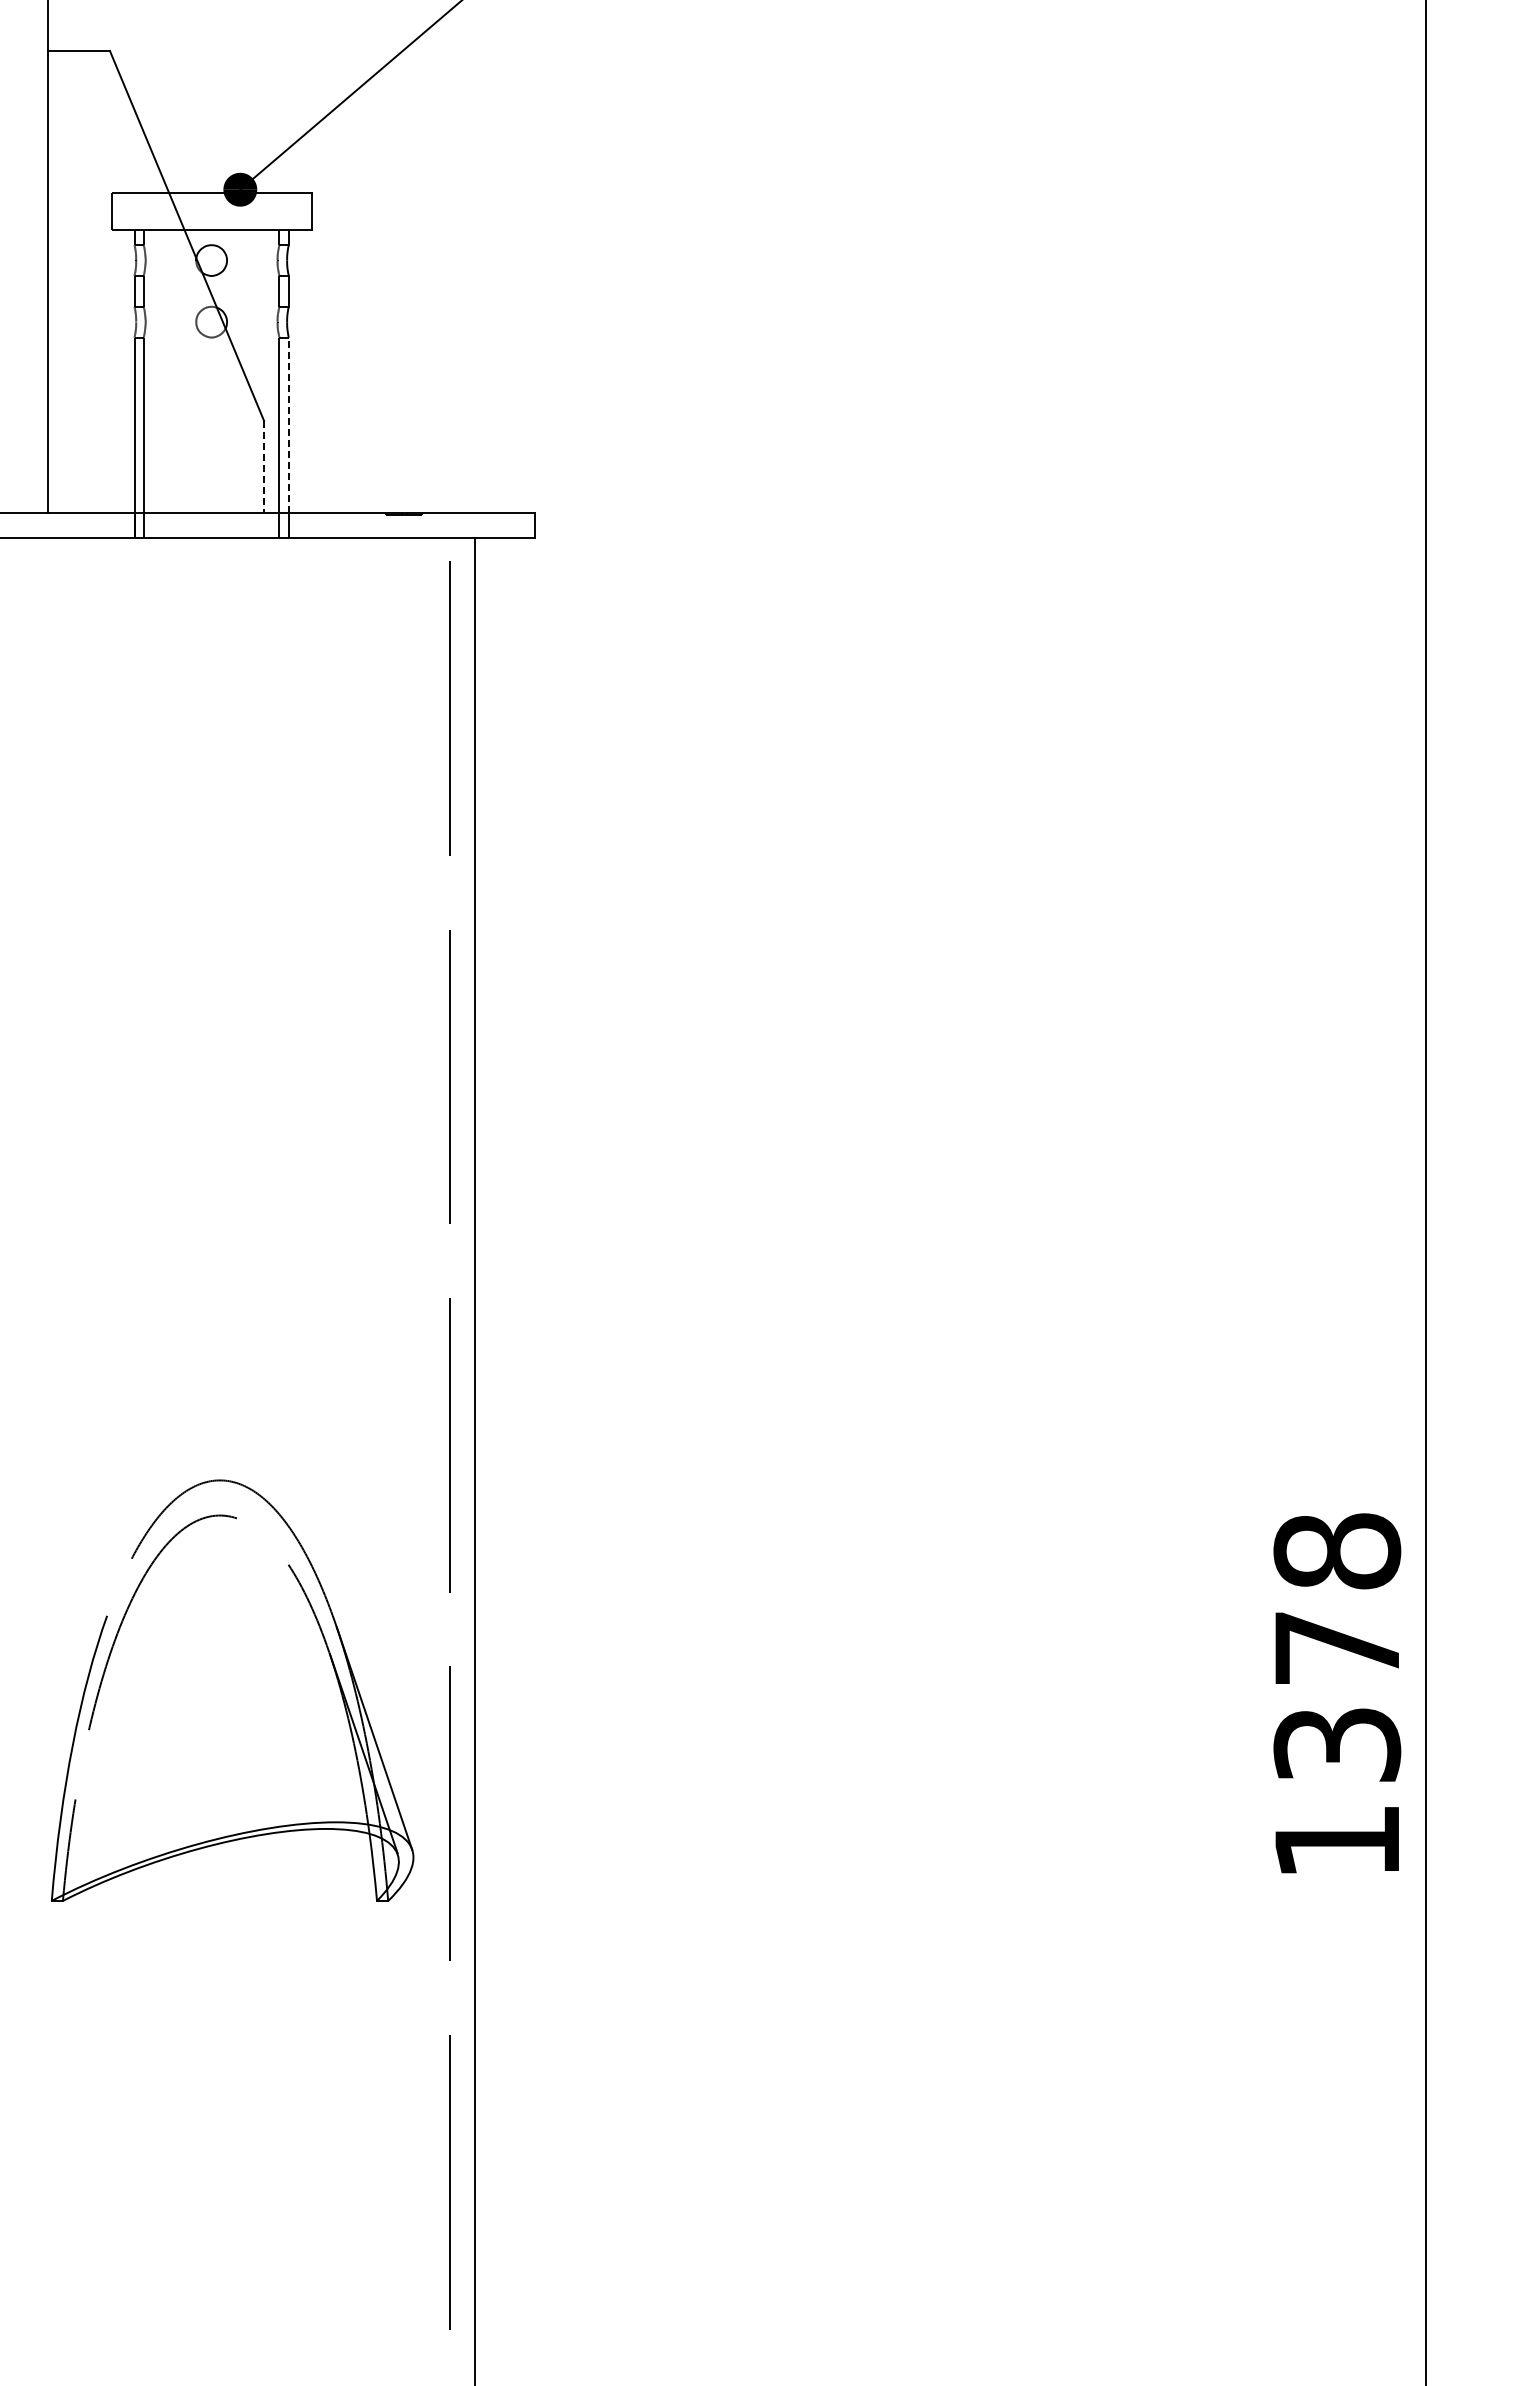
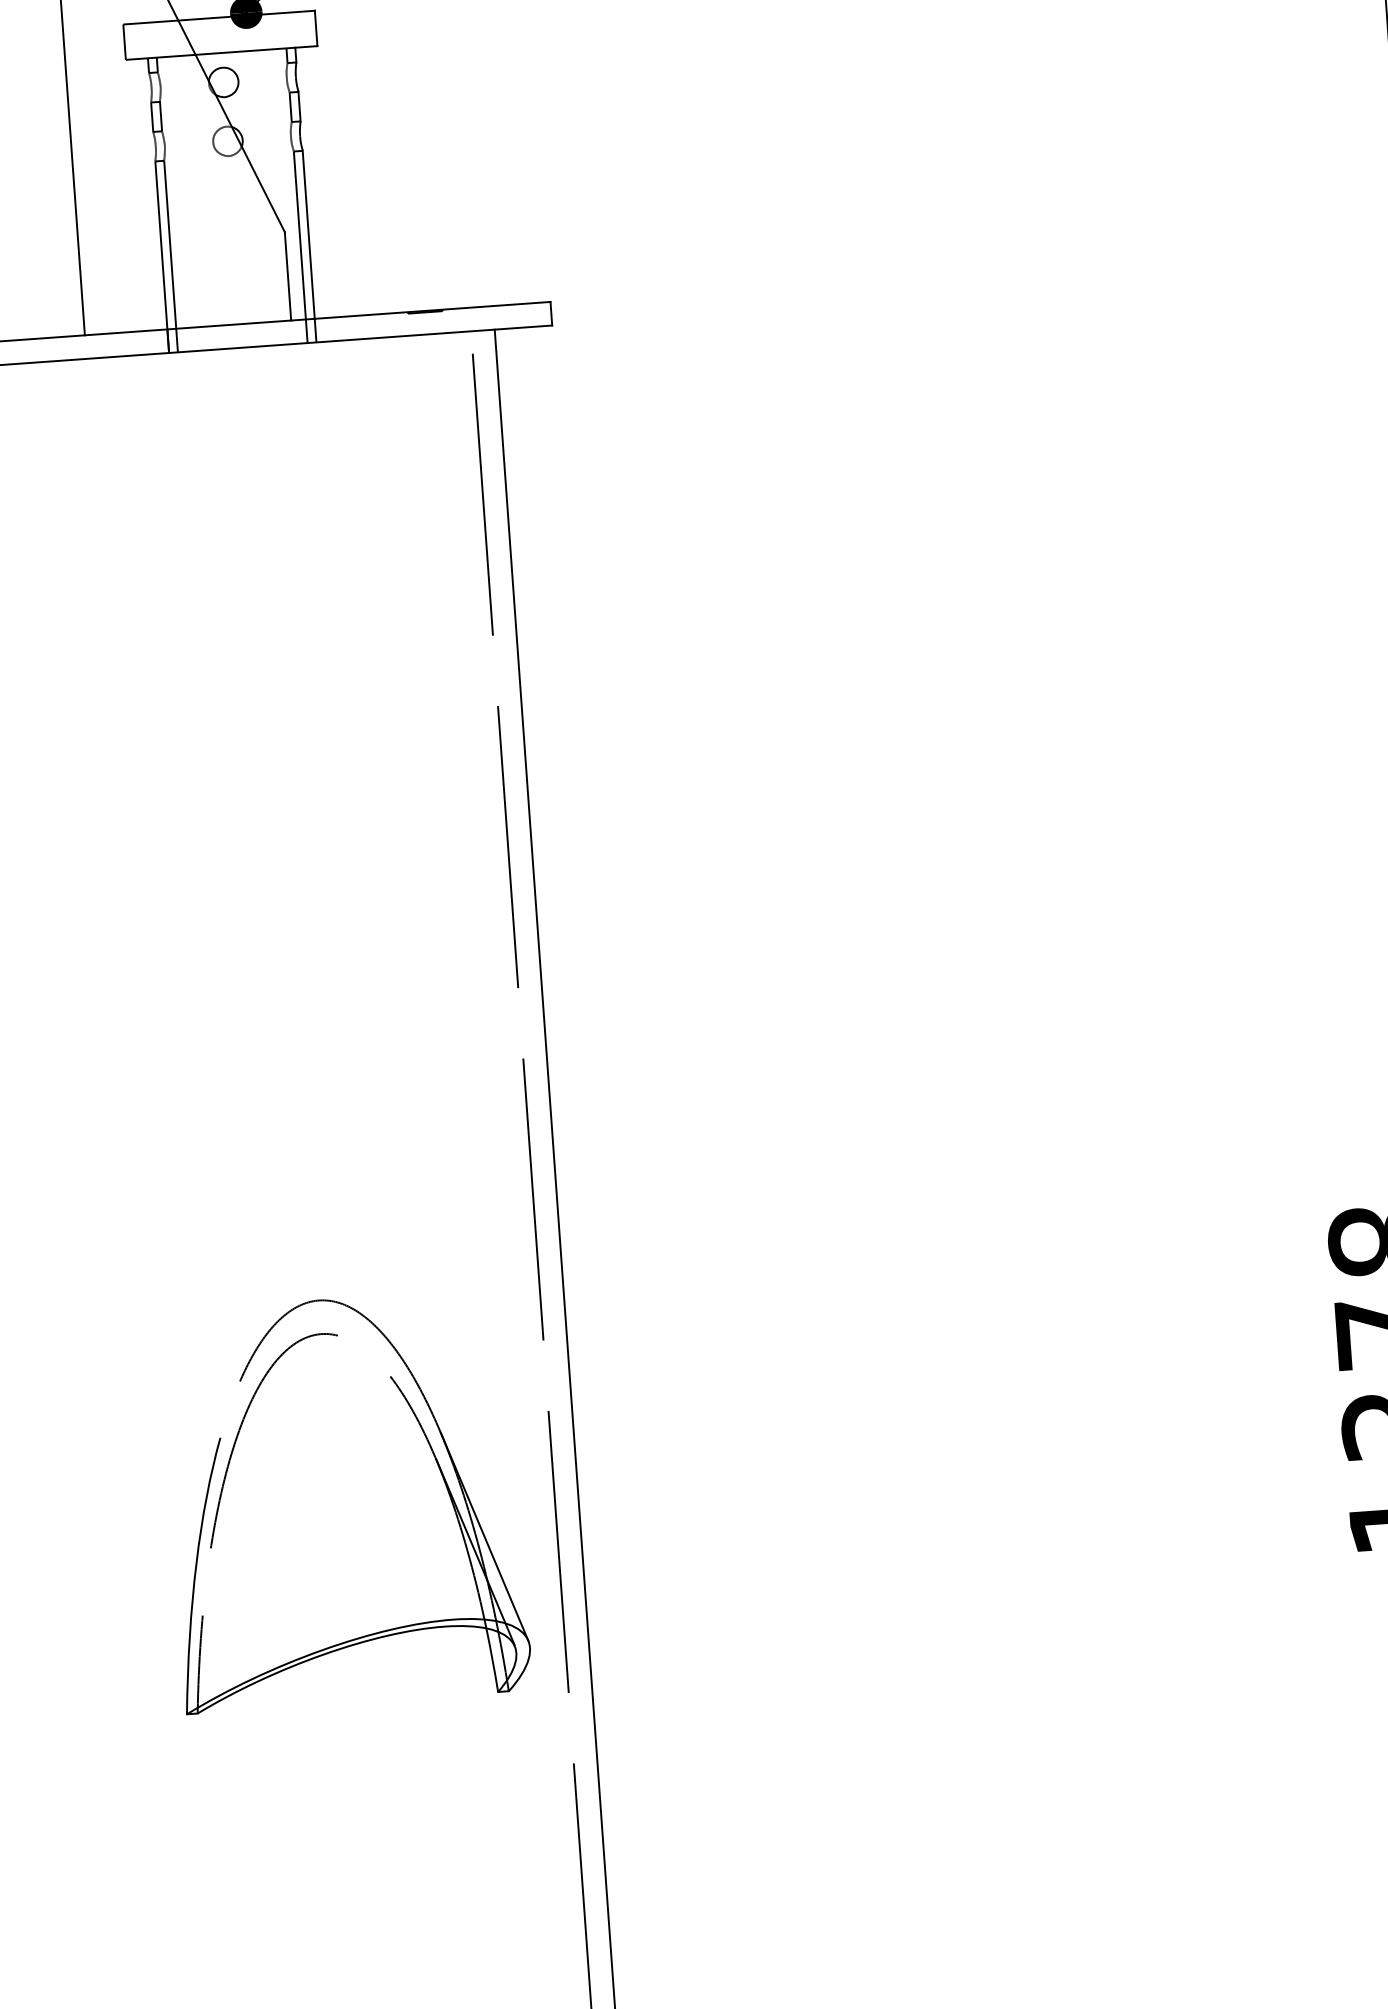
line: (288, 425) -> (308, 234), dashed -> solid
line: (264, 467) -> (288, 276), dashed -> solid
part: (329, 1656) -> (435, 1461), moved

